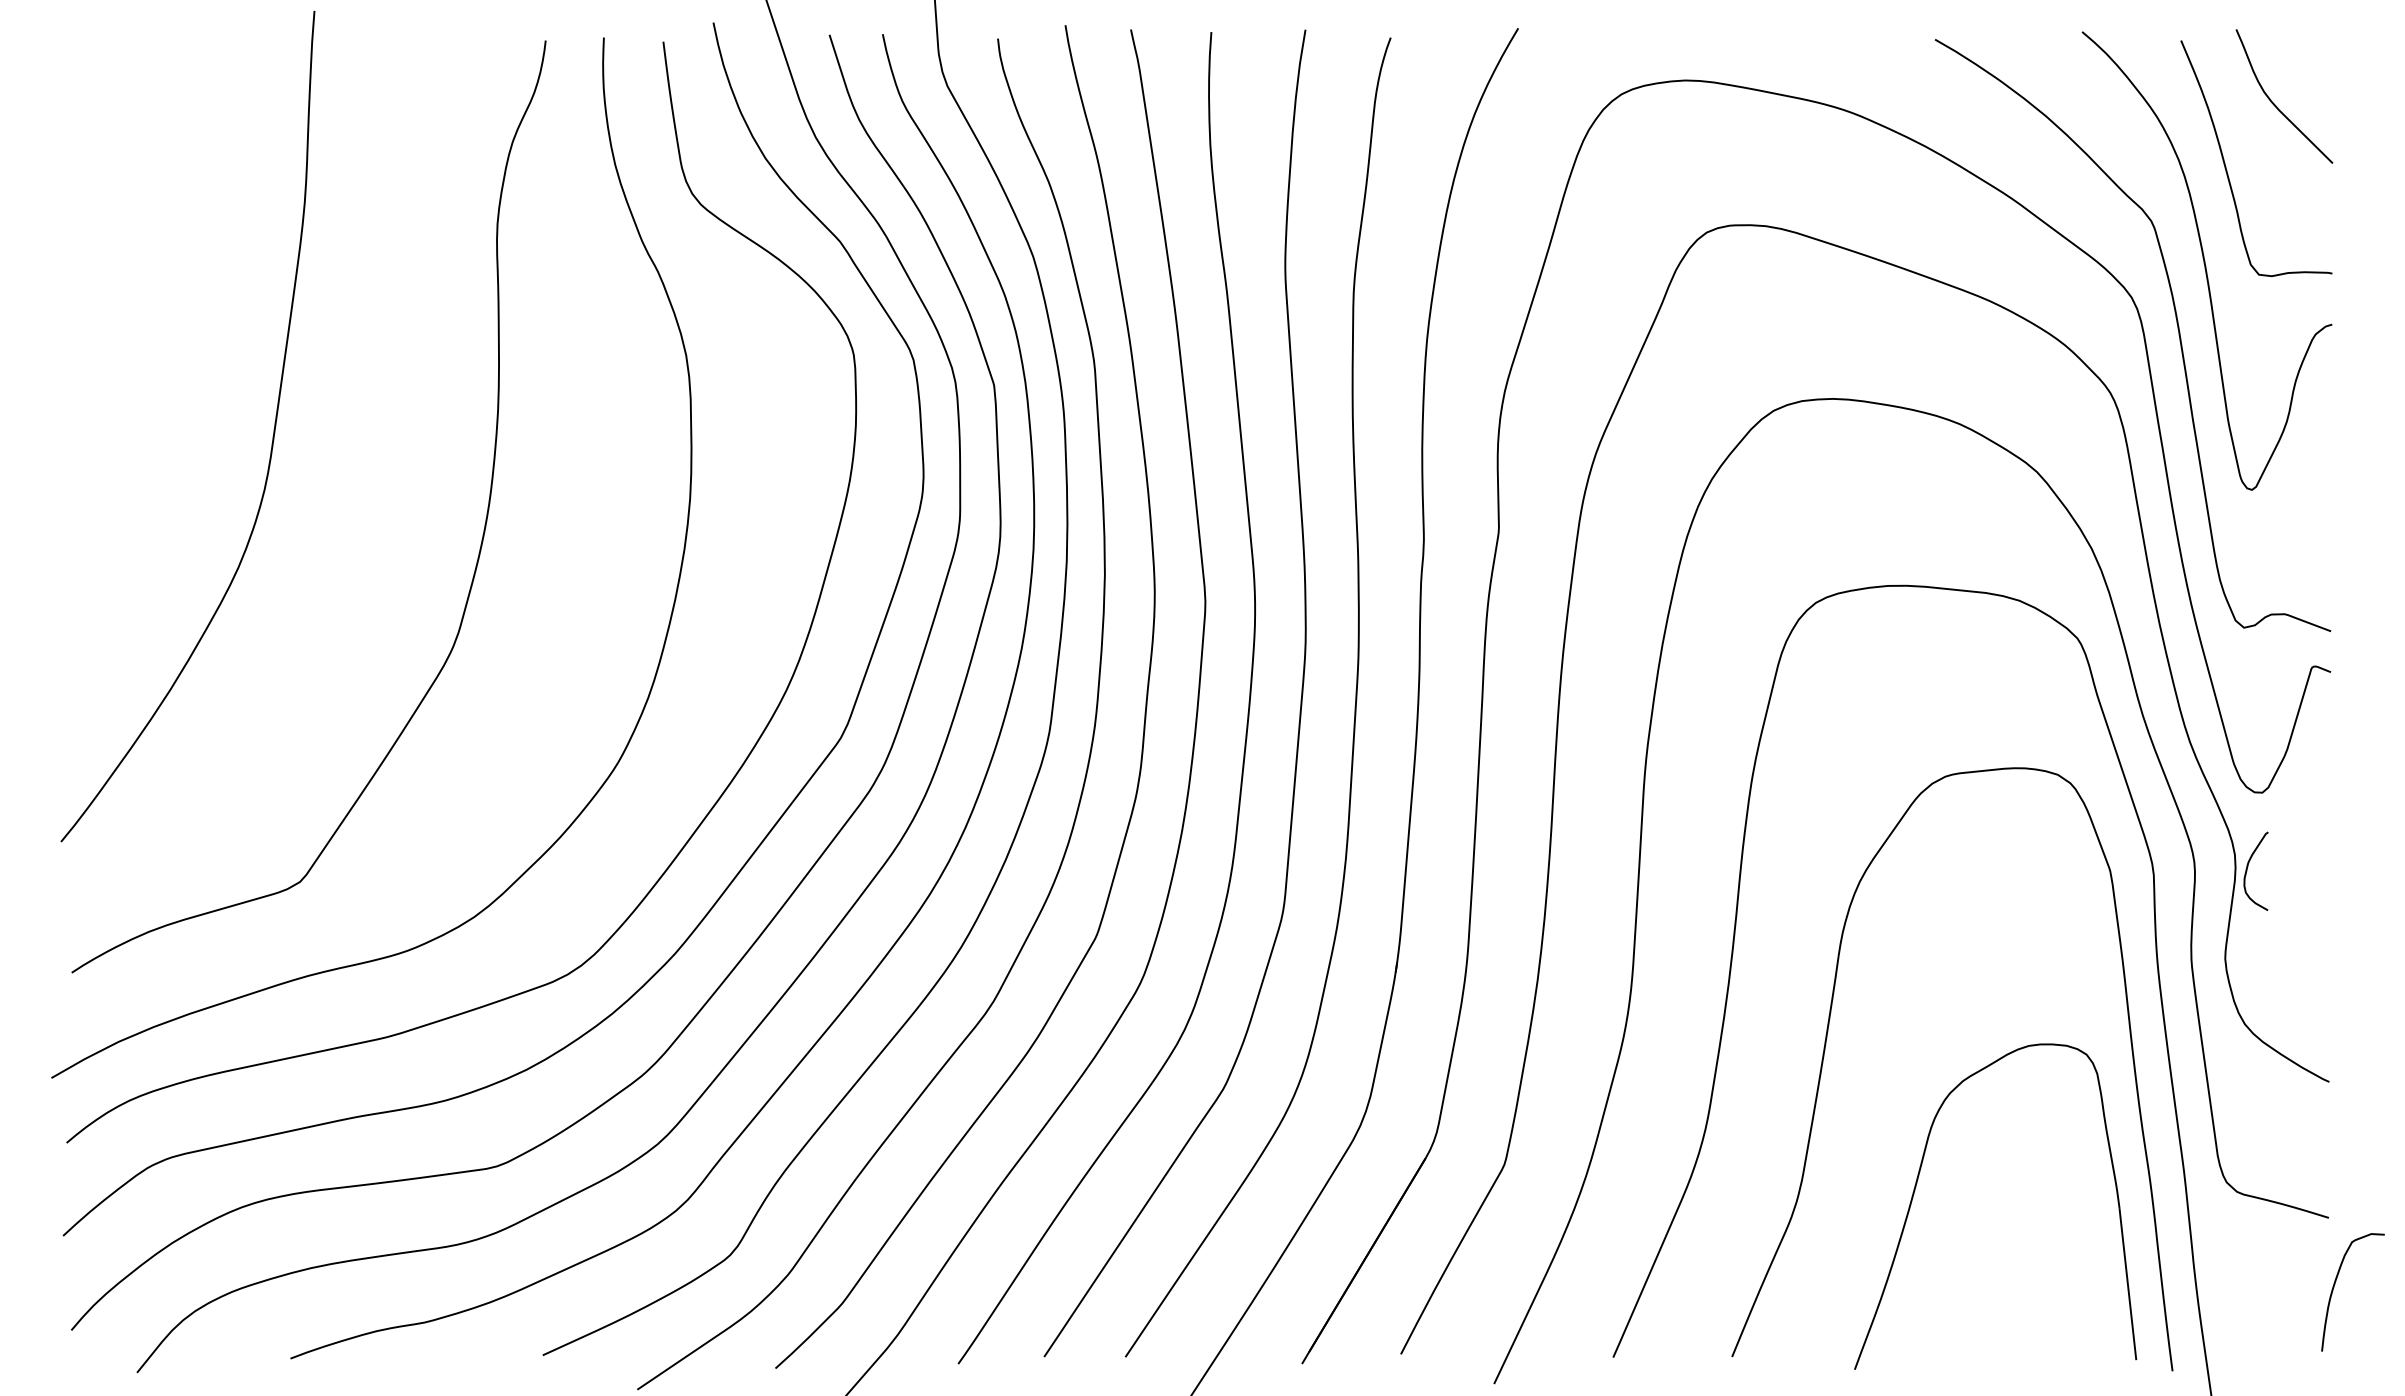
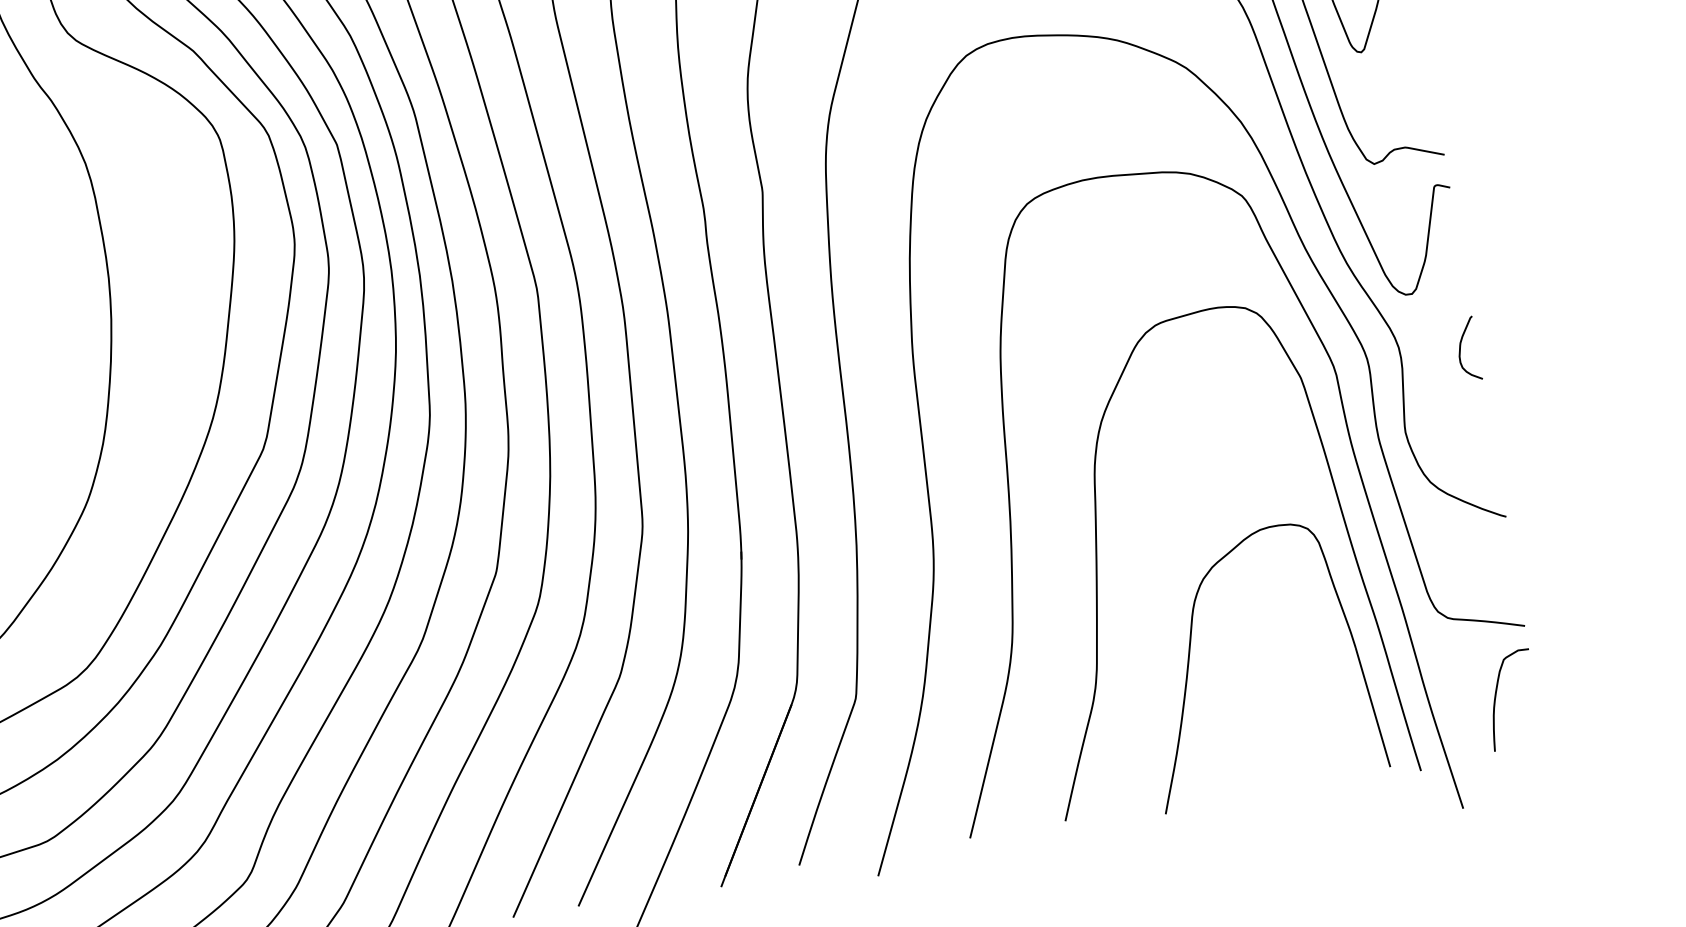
curve: (2248, 867) -> (1461, 347), moved
curve: (2334, 1287) -> (1496, 698), moved

